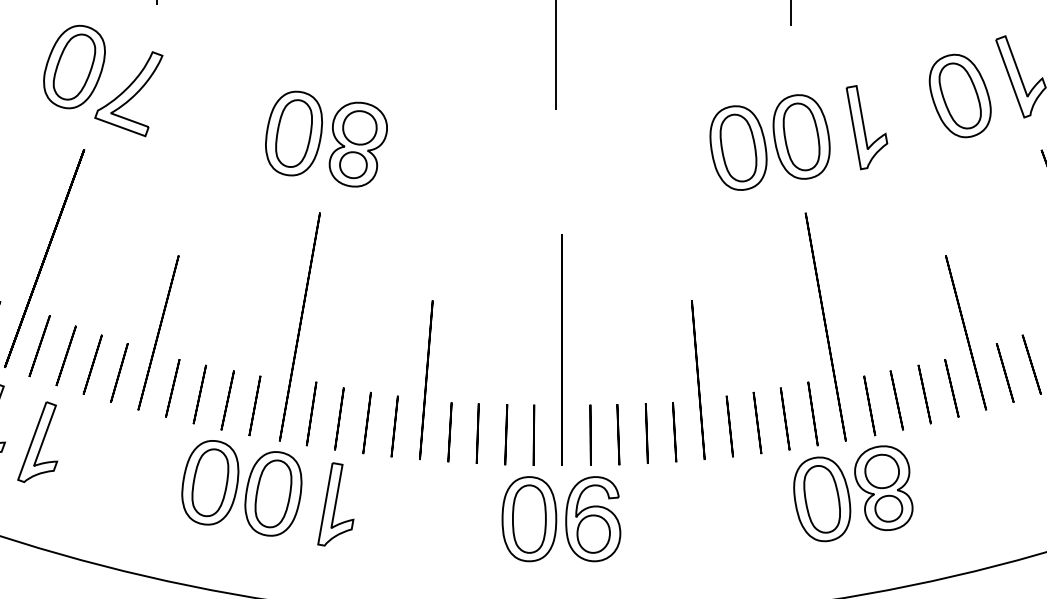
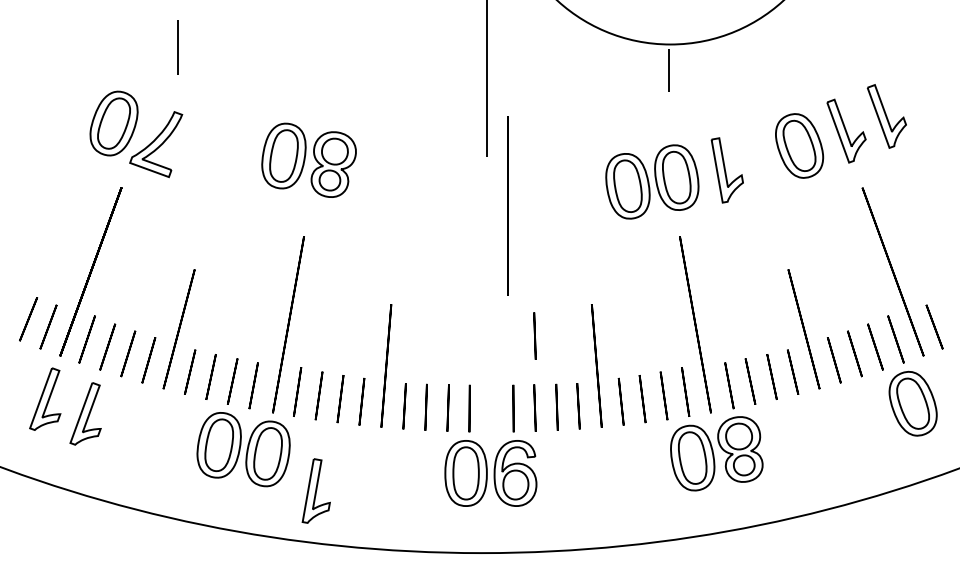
part: (325, 138) -> (308, 159), moved
line: (617, 340) -> (534, 335), added
line: (562, 349) -> (507, 205), moved
part: (334, 503) -> (315, 490), moved

